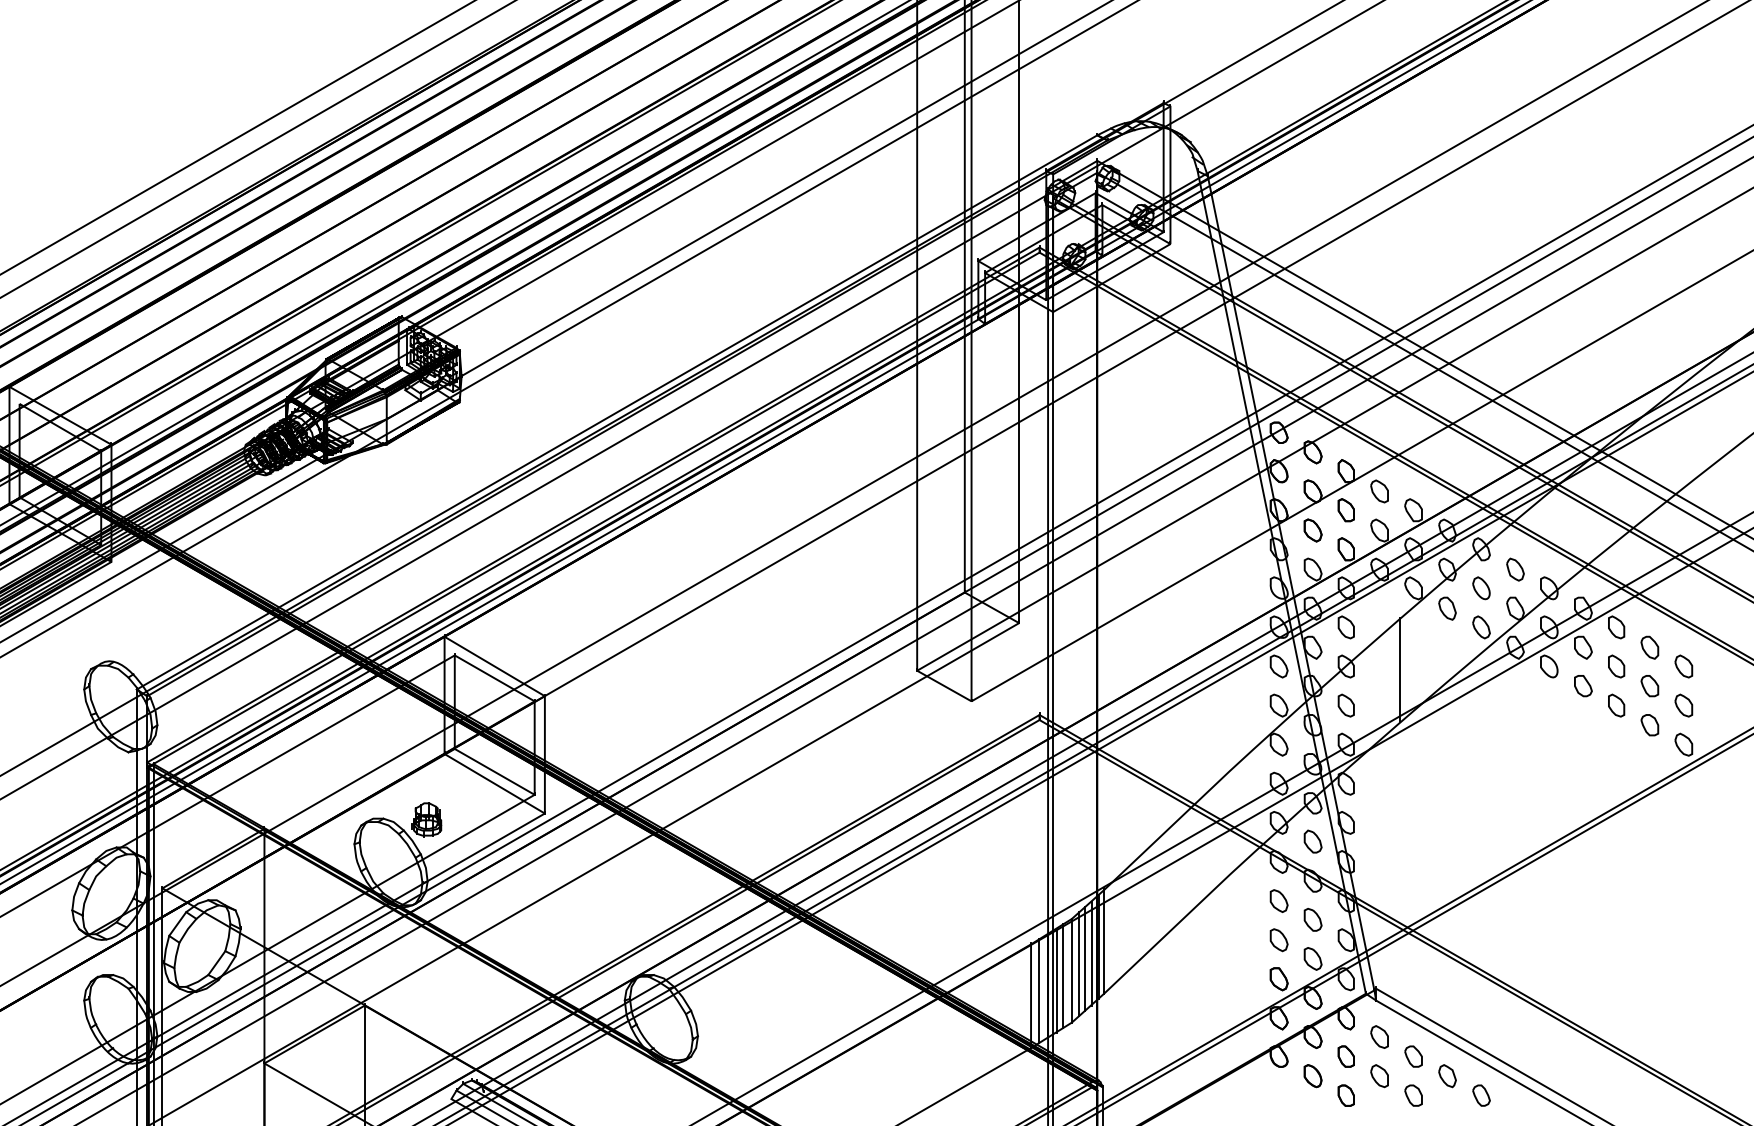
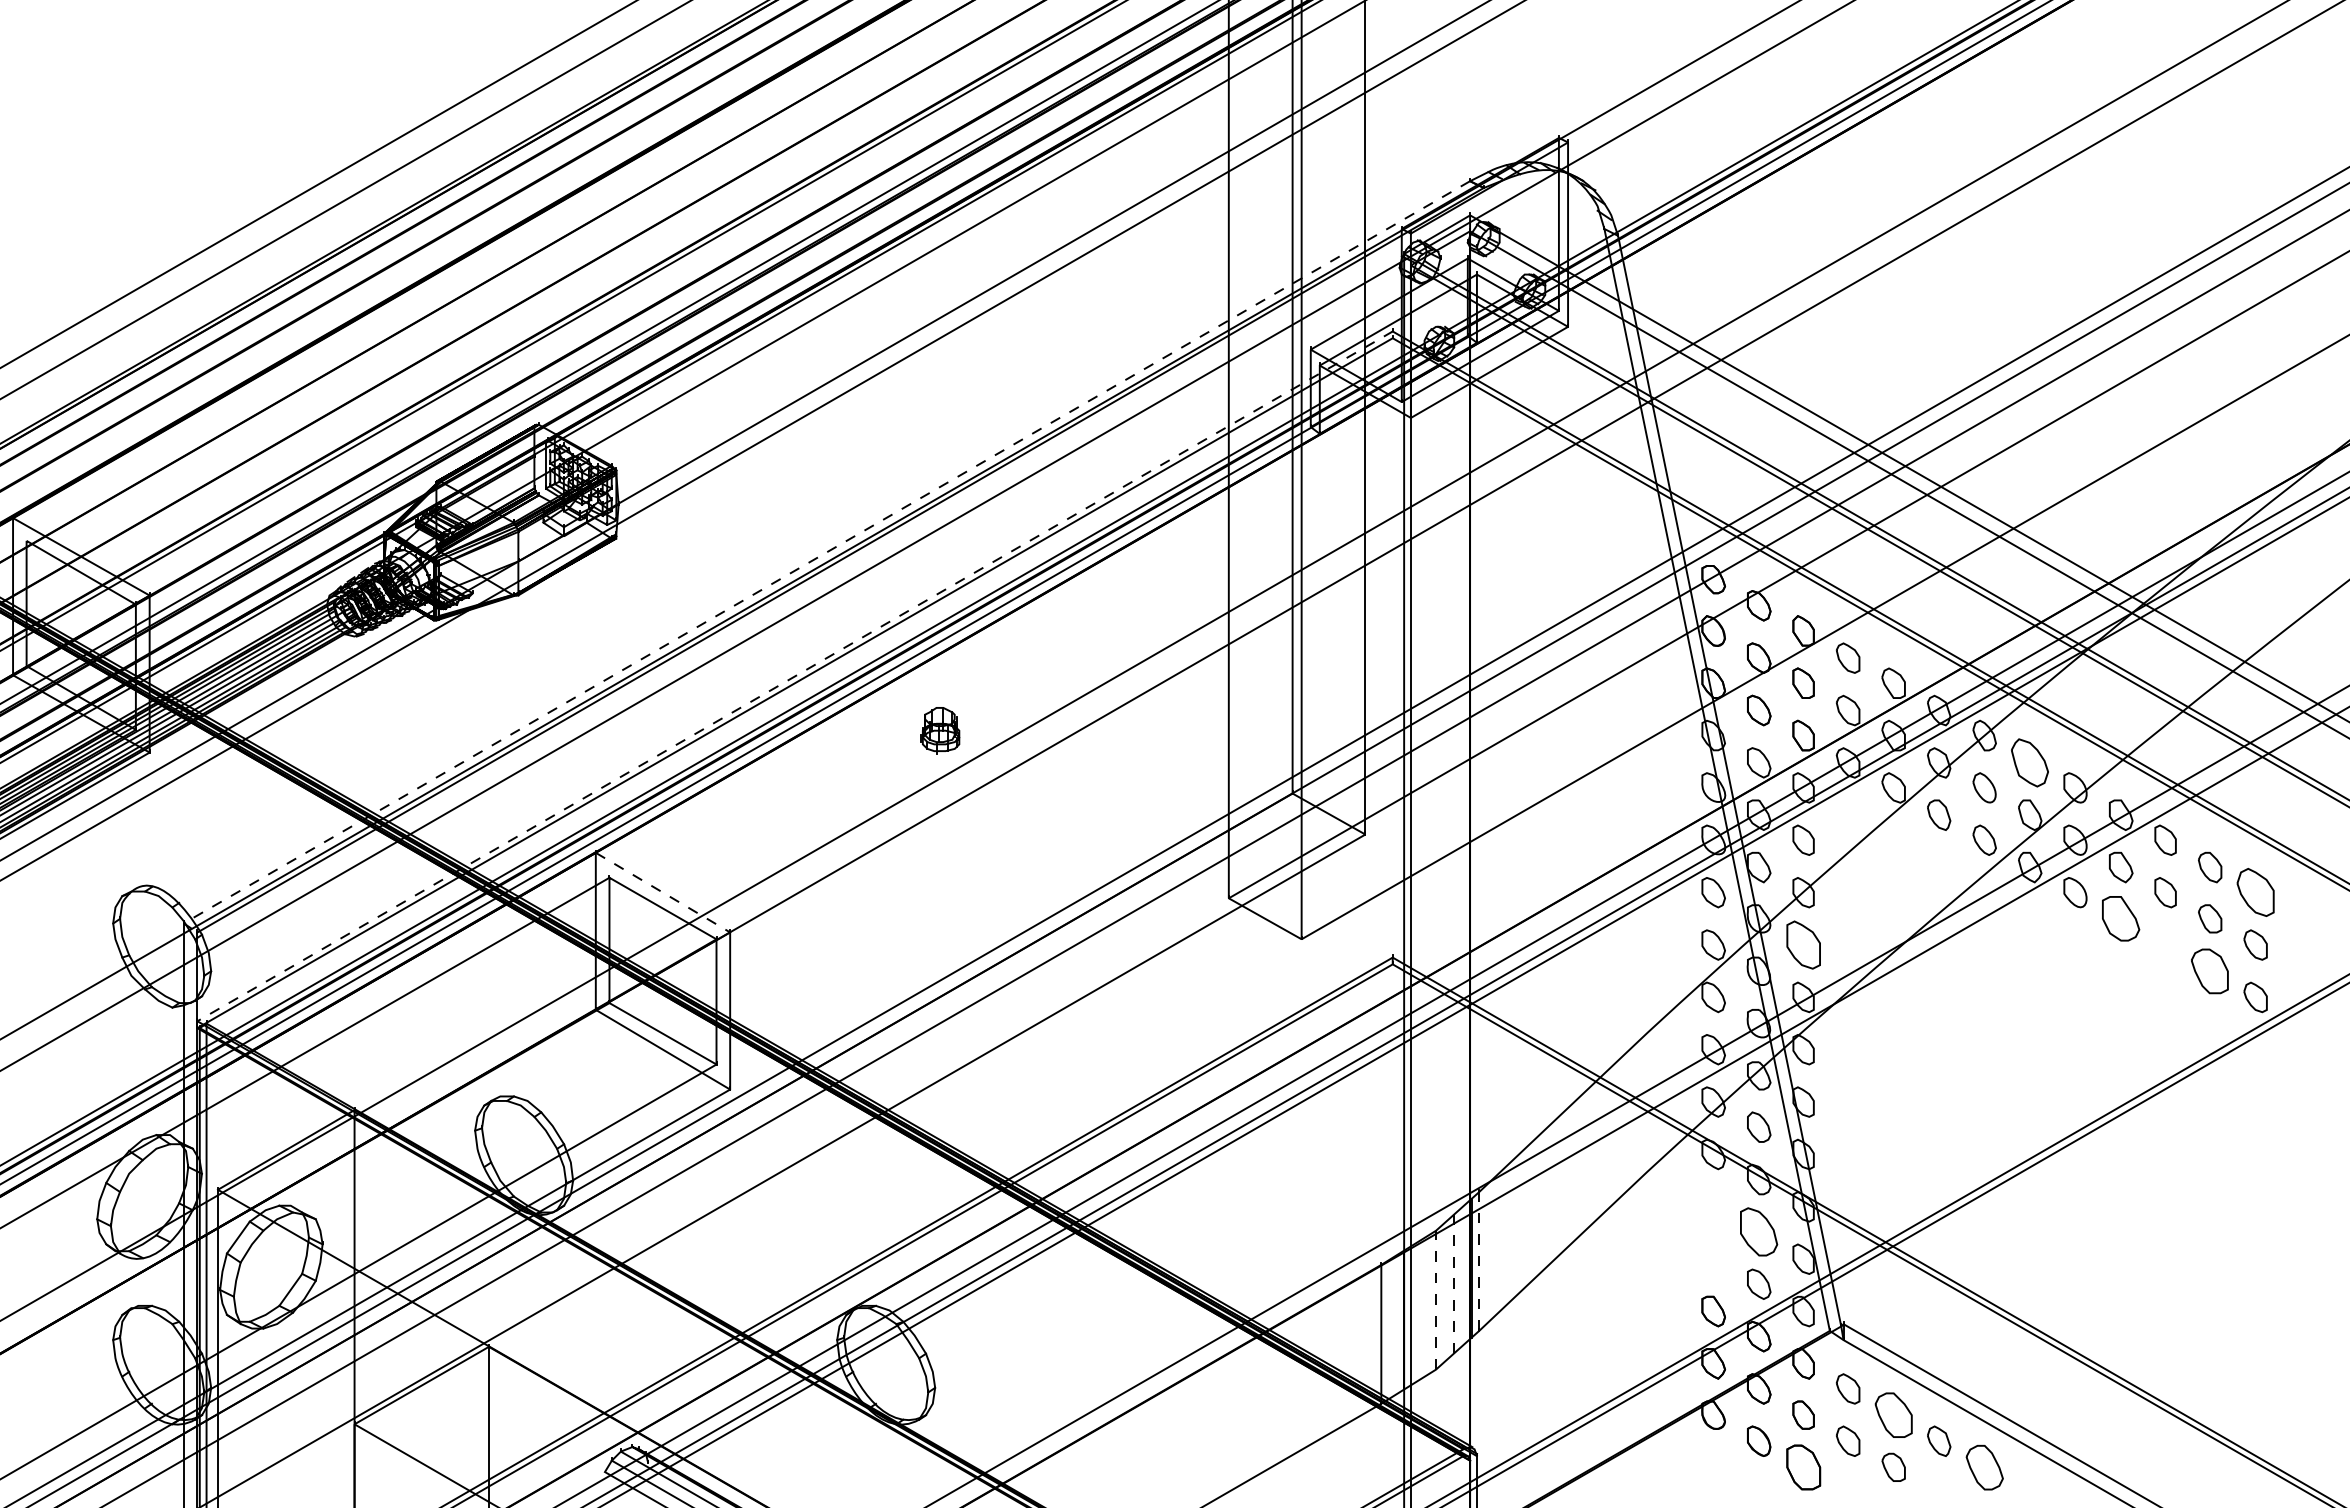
line: (611, 415) -> (819, 556), solid -> dashed
line: (593, 505) -> (795, 676), solid -> dashed
part: (1515, 569) -> (2030, 762), size x1.6
line: (495, 666) -> (663, 892), solid -> dashed
part: (1683, 666) -> (2255, 892), size x1.6
line: (1399, 669) -> (1875, 896), removed
part: (1583, 685) -> (2121, 918), size x1.6
part: (1346, 705) -> (1803, 944), size x1.6
part: (1616, 705) -> (2165, 944), removed
part: (1650, 724) -> (2210, 970), size x1.6
part: (427, 820) -> (940, 730), moved
part: (1279, 900) -> (1713, 1206), removed
part: (1313, 919) -> (1759, 1231), size x1.6
part: (1279, 939) -> (1713, 1258), removed
line: (1104, 941) -> (1479, 1261), solid -> dashed
line: (1092, 953) -> (1463, 1276), removed
line: (1085, 958) -> (1454, 1283), solid -> dashed
line: (1078, 963) -> (1445, 1290), removed
line: (1071, 970) -> (1435, 1299), solid -> dashed
line: (1063, 975) -> (1424, 1306), removed
line: (1056, 980) -> (1415, 1313), removed
line: (1039, 991) -> (1392, 1327), removed
part: (1413, 1056) -> (1893, 1414), size x1.6
part: (1481, 1094) -> (1984, 1466), size x1.6
part: (1346, 1095) -> (1803, 1467), size x1.6

